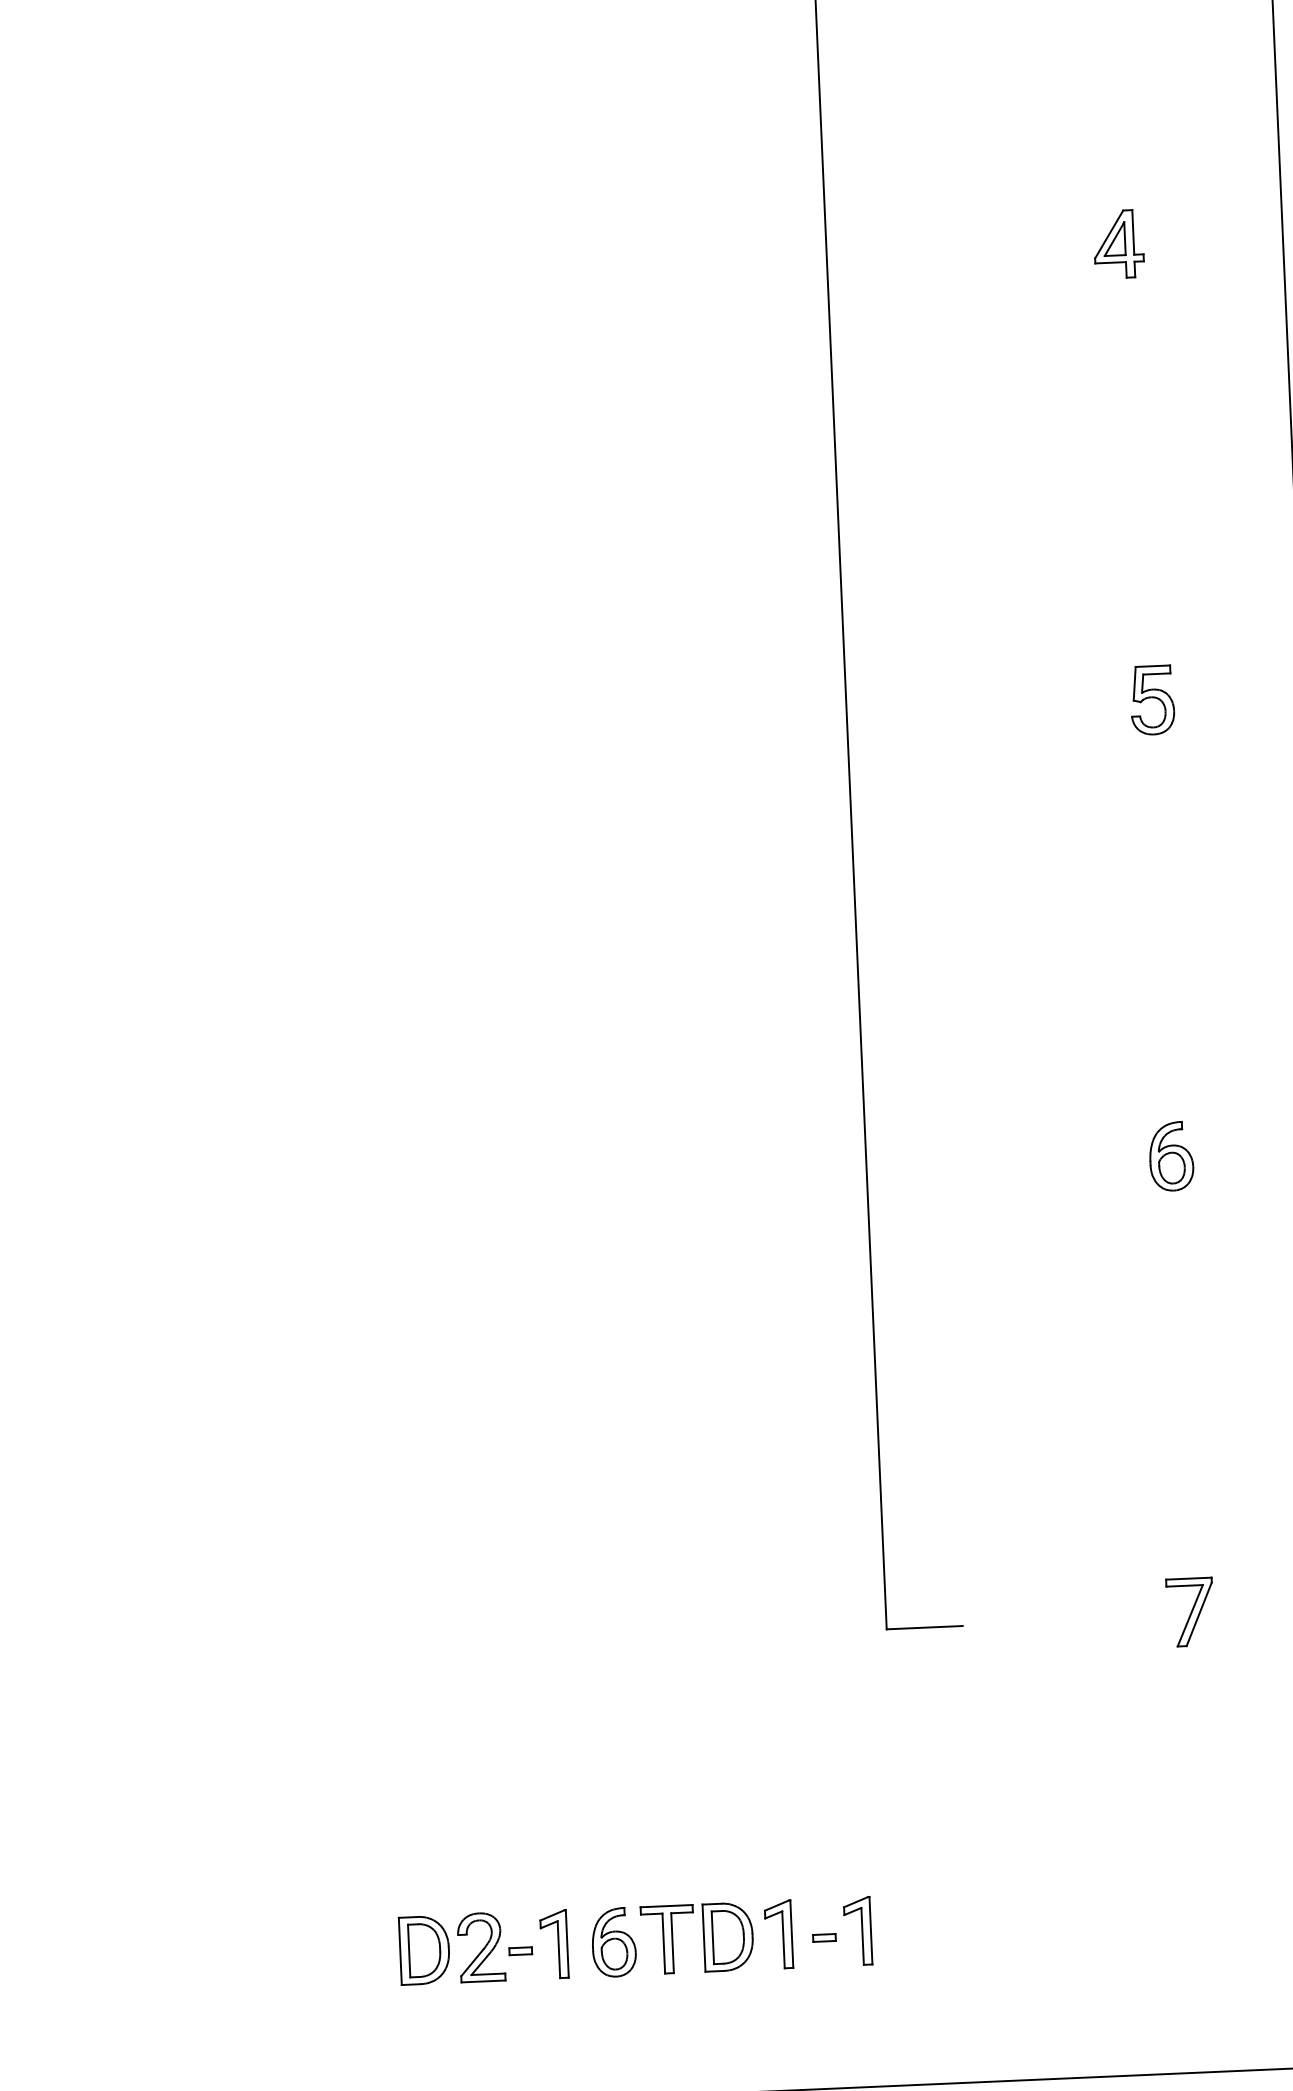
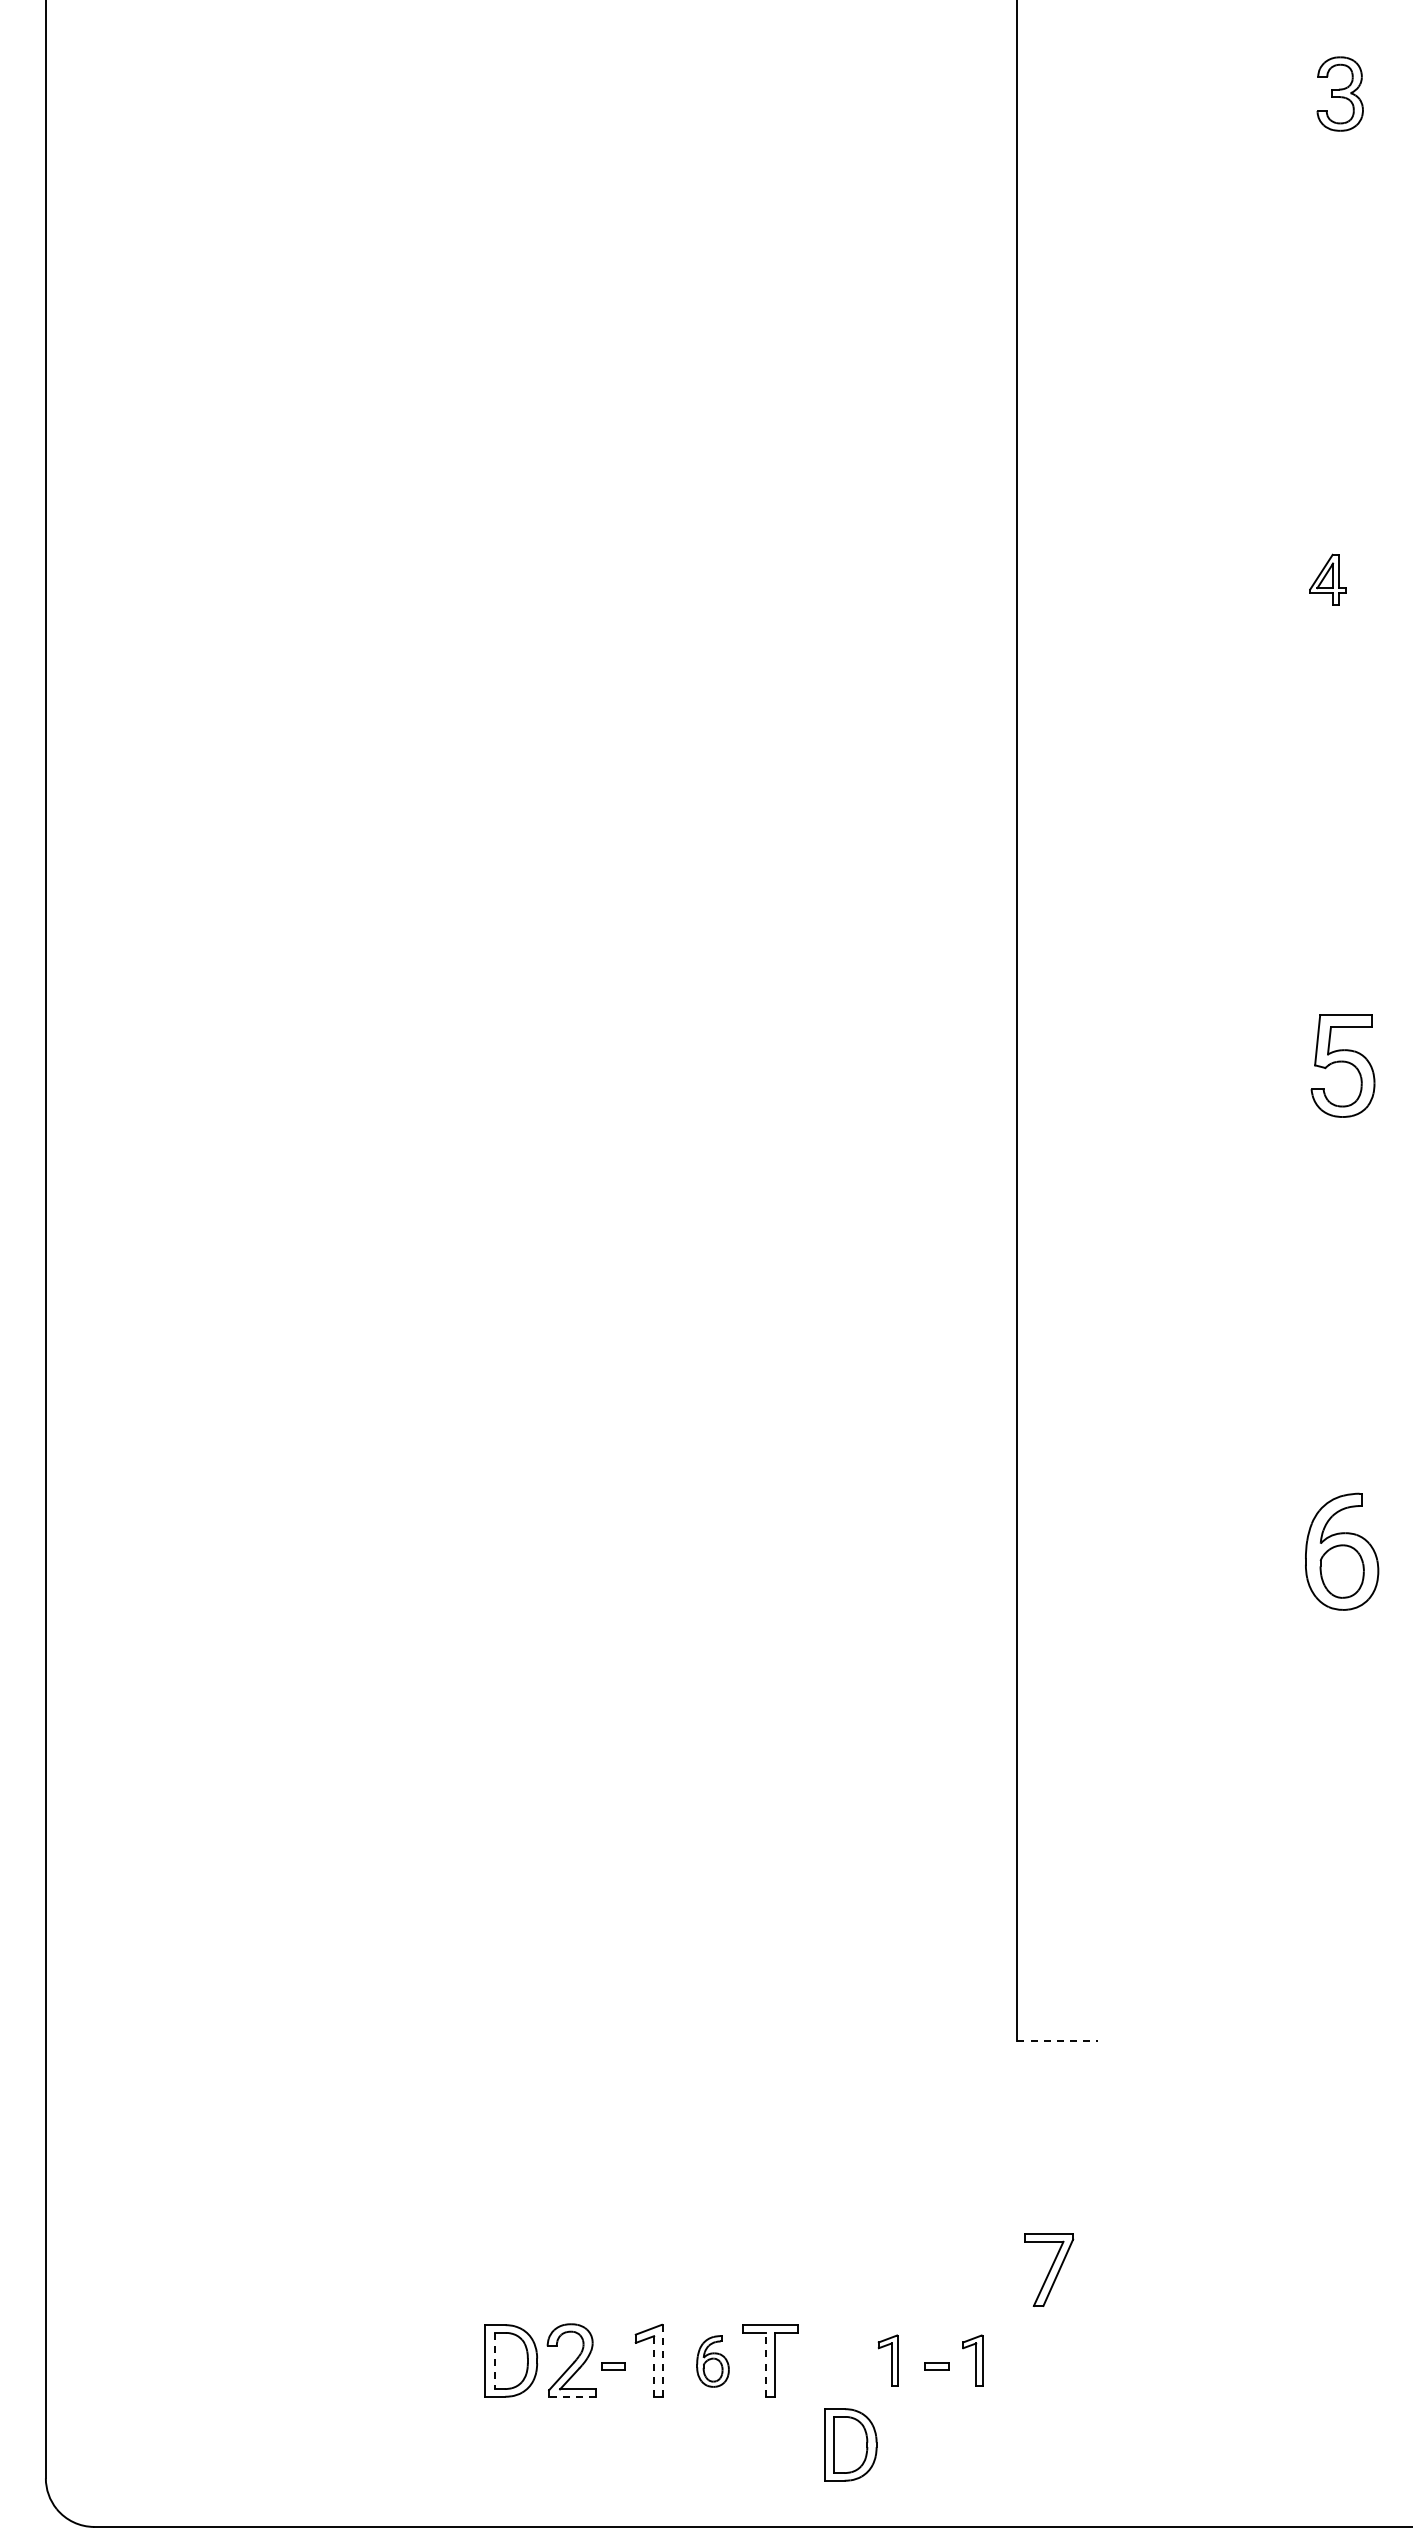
part: (1117, 244) -> (1327, 579), size x0.7
part: (1151, 699) -> (1342, 1065), size x1.4
part: (1170, 1156) -> (1341, 1551), size x1.6
part: (1190, 1611) -> (1049, 2269), moved
line: (925, 1627) -> (1058, 2041), solid -> dashed
part: (857, 1930) -> (972, 2360), size x0.7
part: (777, 1934) -> (887, 2360), size x0.7
part: (728, 1936) -> (850, 2444), moved
part: (613, 1942) -> (712, 2361), size x0.7
line: (567, 1943) -> (663, 2360), solid -> dashed
line: (663, 1943) -> (765, 2364), solid -> dashed
line: (559, 1948) -> (654, 2365), solid -> dashed
line: (408, 1951) -> (494, 2361), solid -> dashed
line: (483, 1981) -> (572, 2396), solid -> dashed

